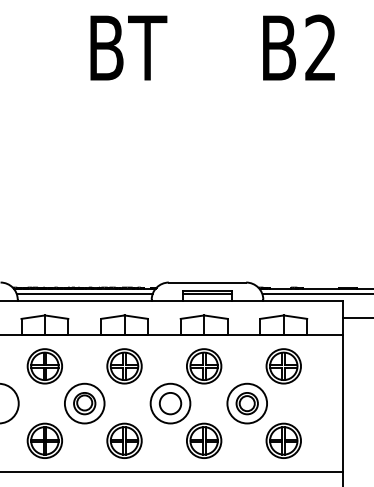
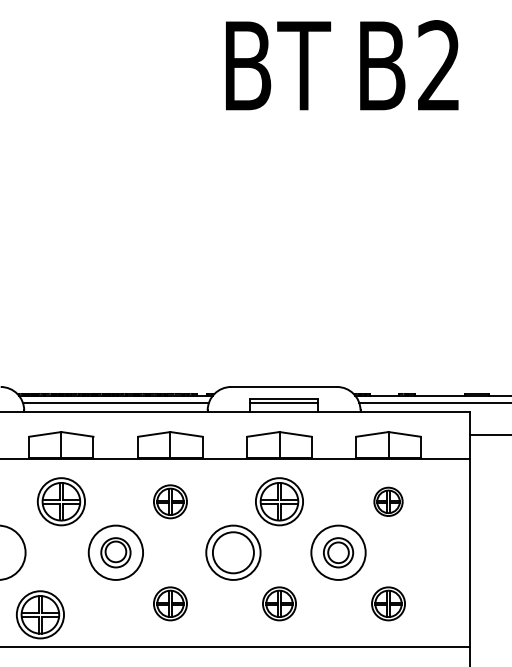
text: (128, 47) -> (278, 65), moved
part: (124, 366) -> (170, 501), size x0.7
part: (283, 366) -> (388, 501), size x0.6
circle: (170, 403) -> (233, 552), size x1.4
part: (44, 440) -> (40, 614), moved
part: (124, 440) -> (170, 603), size x0.7
part: (204, 440) -> (279, 603), size x0.7
part: (283, 440) -> (388, 603), size x0.7

